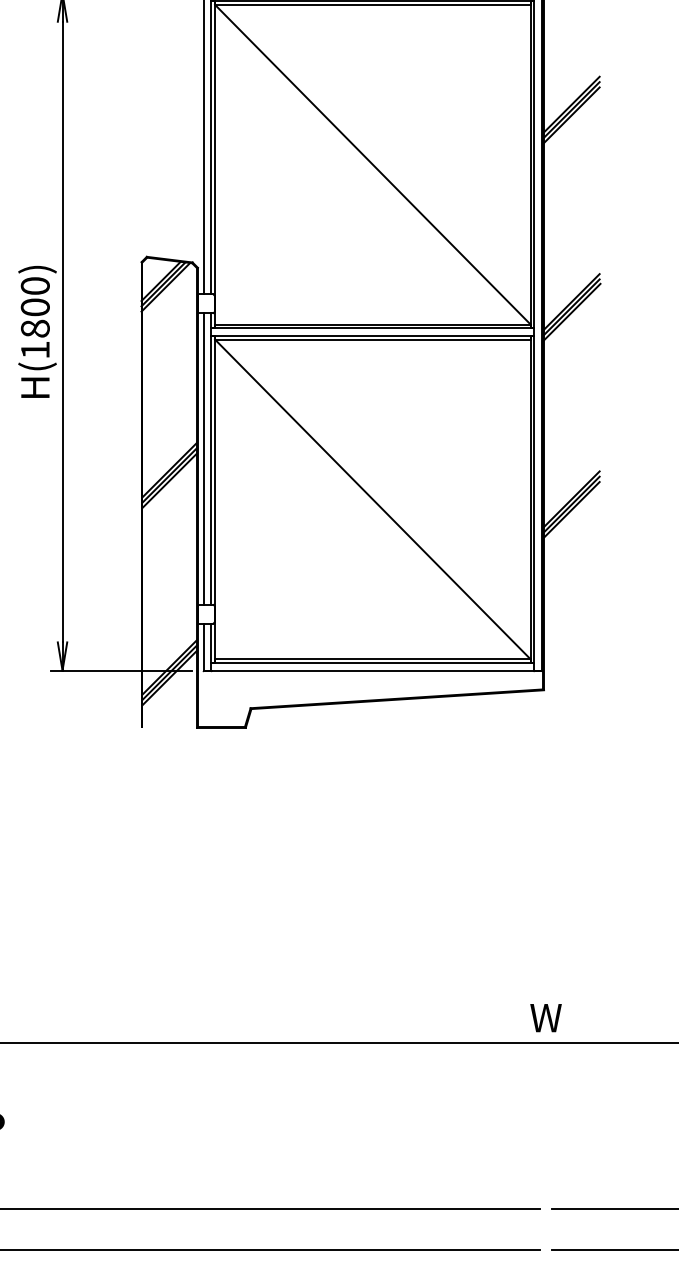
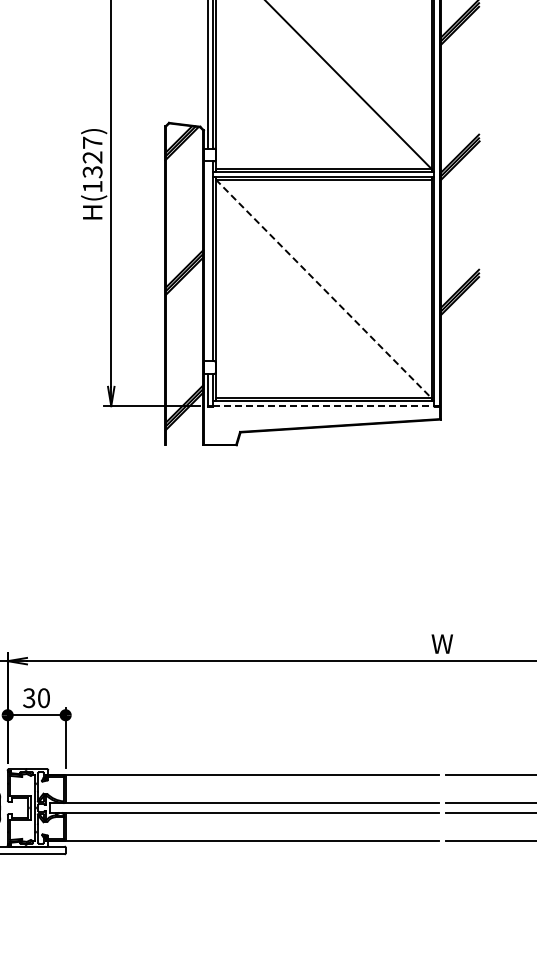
text: (35, 307) -> (92, 157), H(1800) -> H(1327)
line: (203, 459) -> (207, 261), removed
line: (372, 498) -> (323, 288), solid -> dashed
line: (375, 671) -> (325, 406), solid -> dashed

